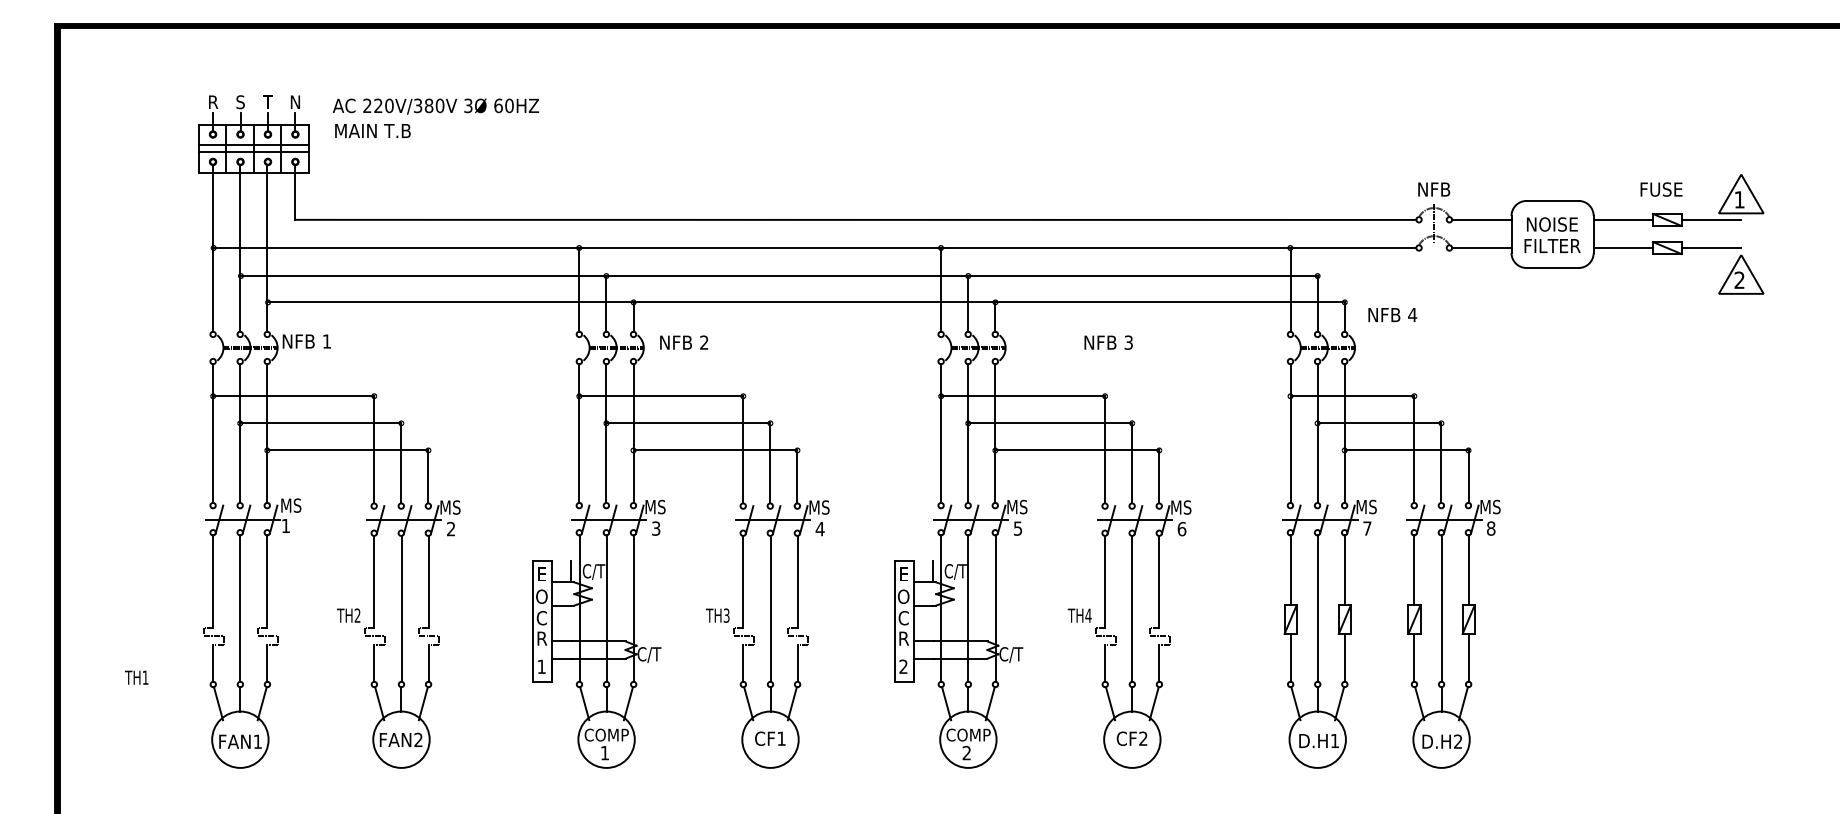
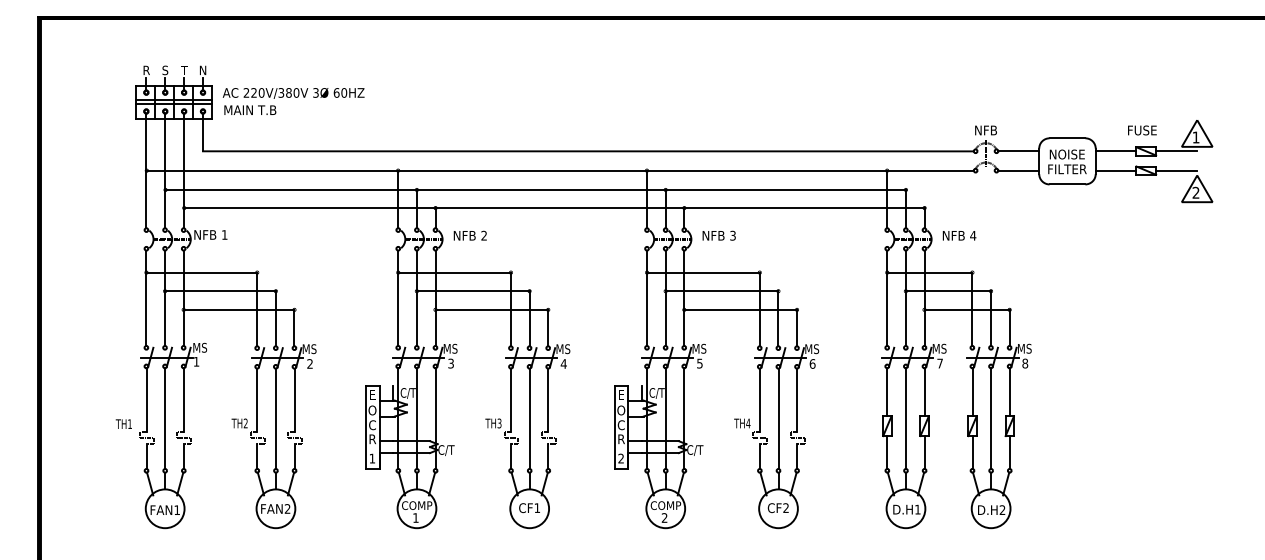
text: (435, 118) -> (293, 101), moved
text: (1392, 314) -> (959, 235), moved
text: (1107, 342) -> (718, 235), moved
text: (136, 676) -> (123, 423), moved

